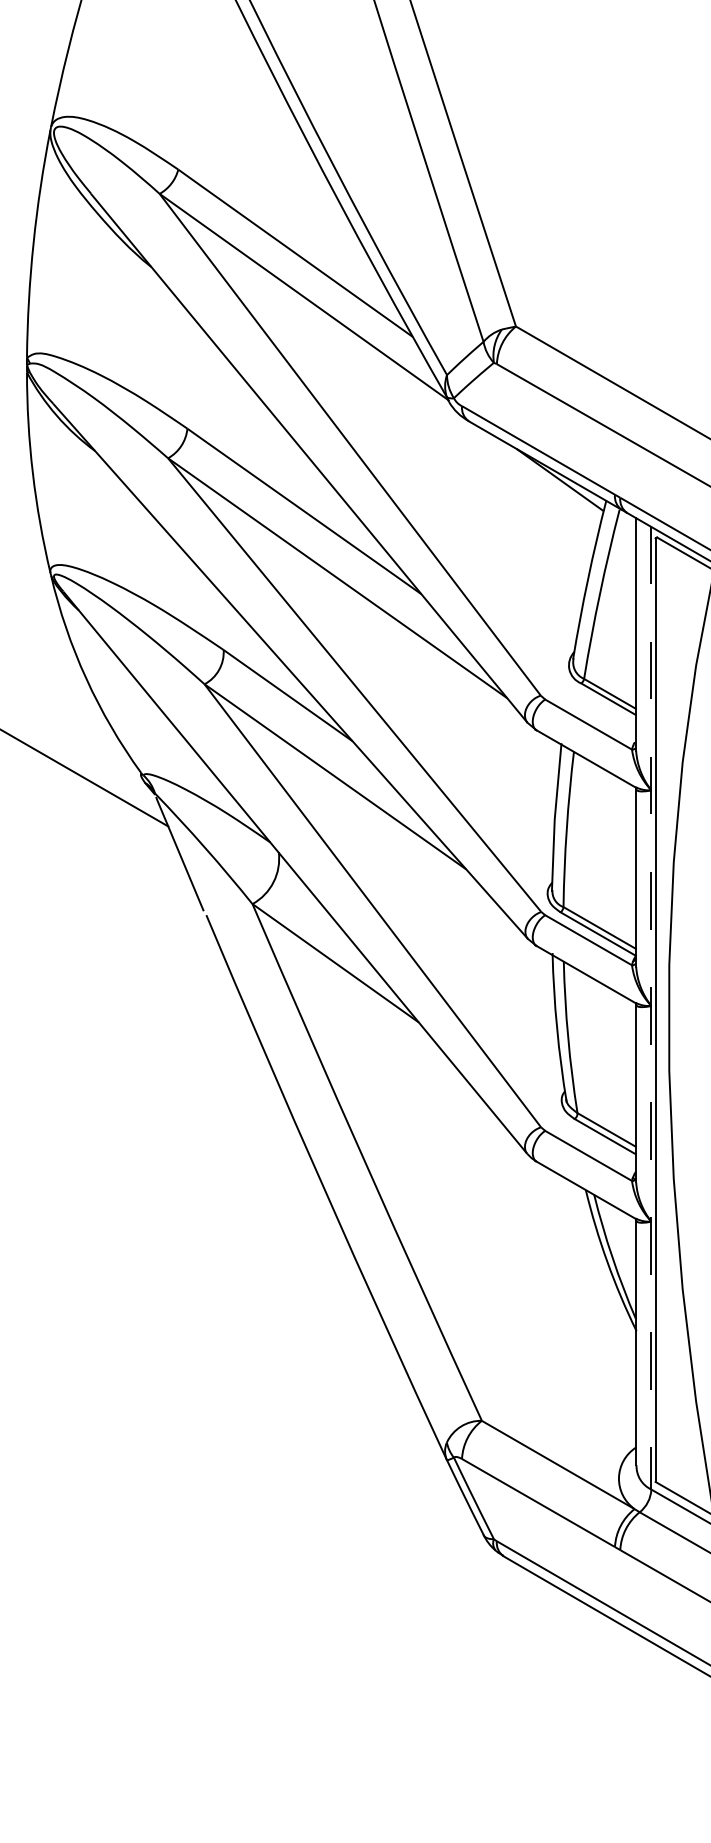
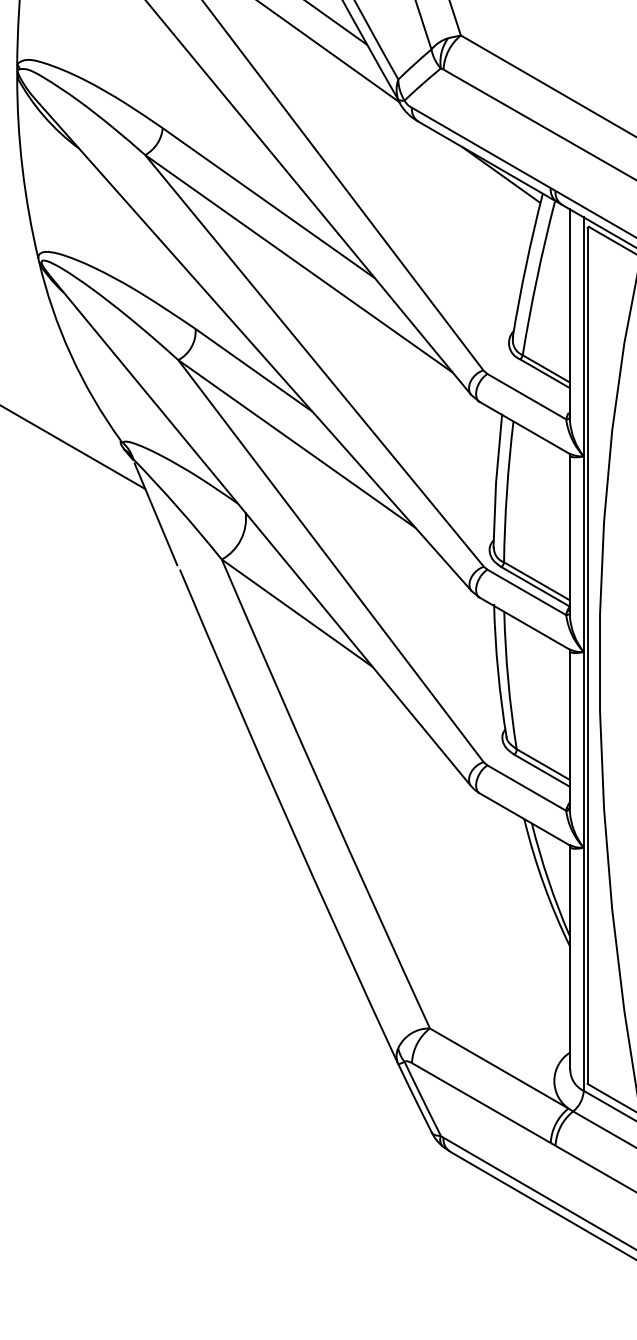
line: (651, 1008) -> (583, 654), dashed -> solid

